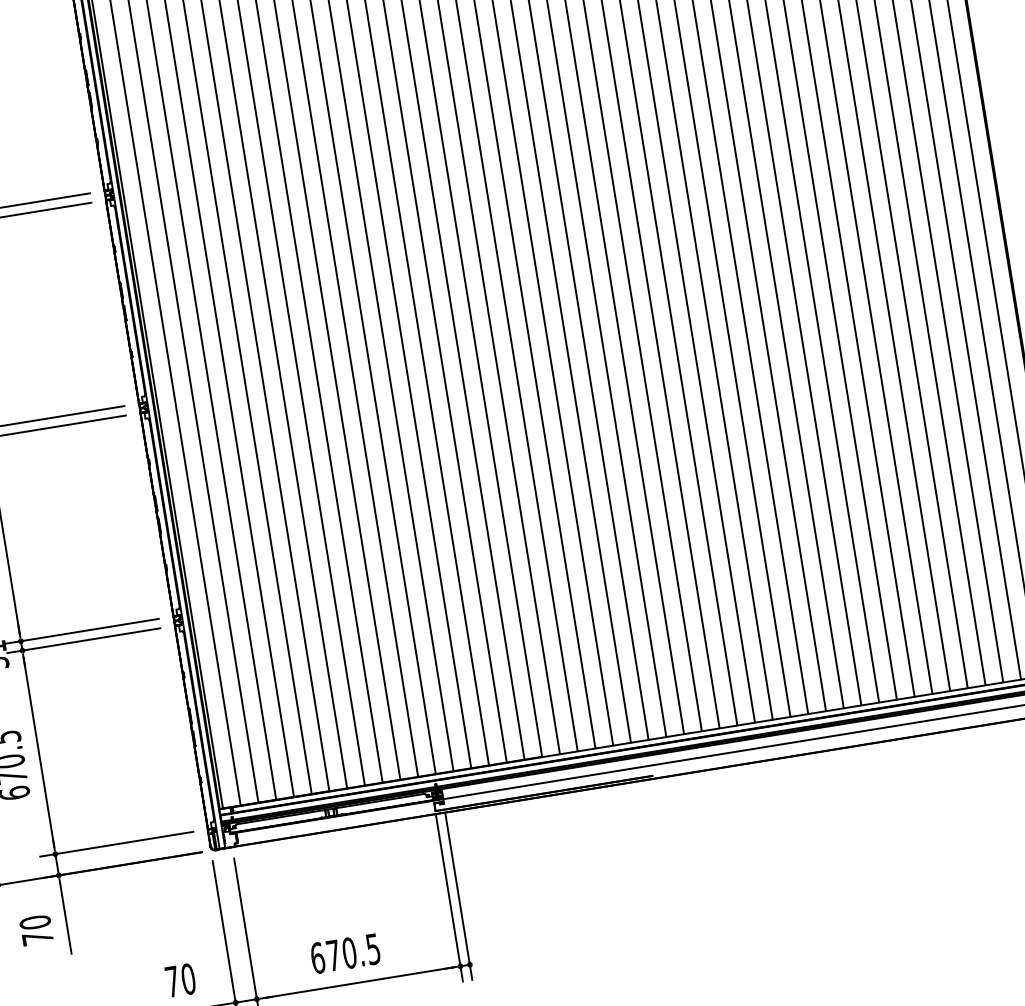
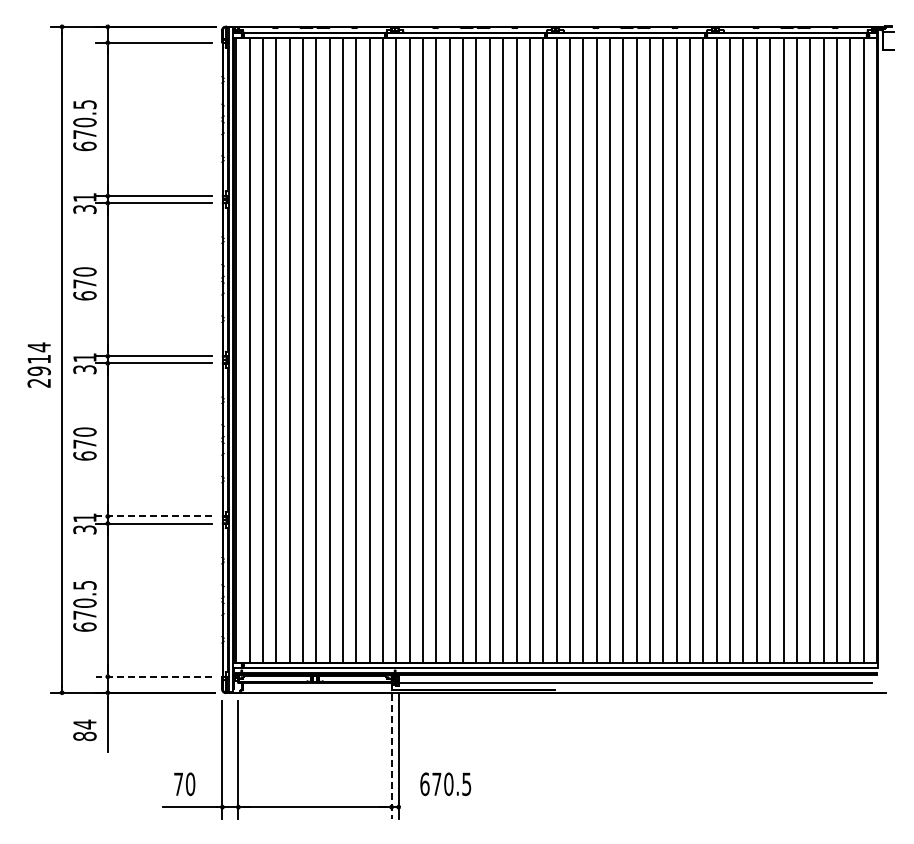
line: (81, 631) -> (153, 516), solid -> dashed
line: (116, 843) -> (153, 676), solid -> dashed
line: (449, 899) -> (391, 756), solid -> dashed
text: (36, 930) -> (84, 730), 70 -> 84
text: (345, 954) -> (445, 784), moved

